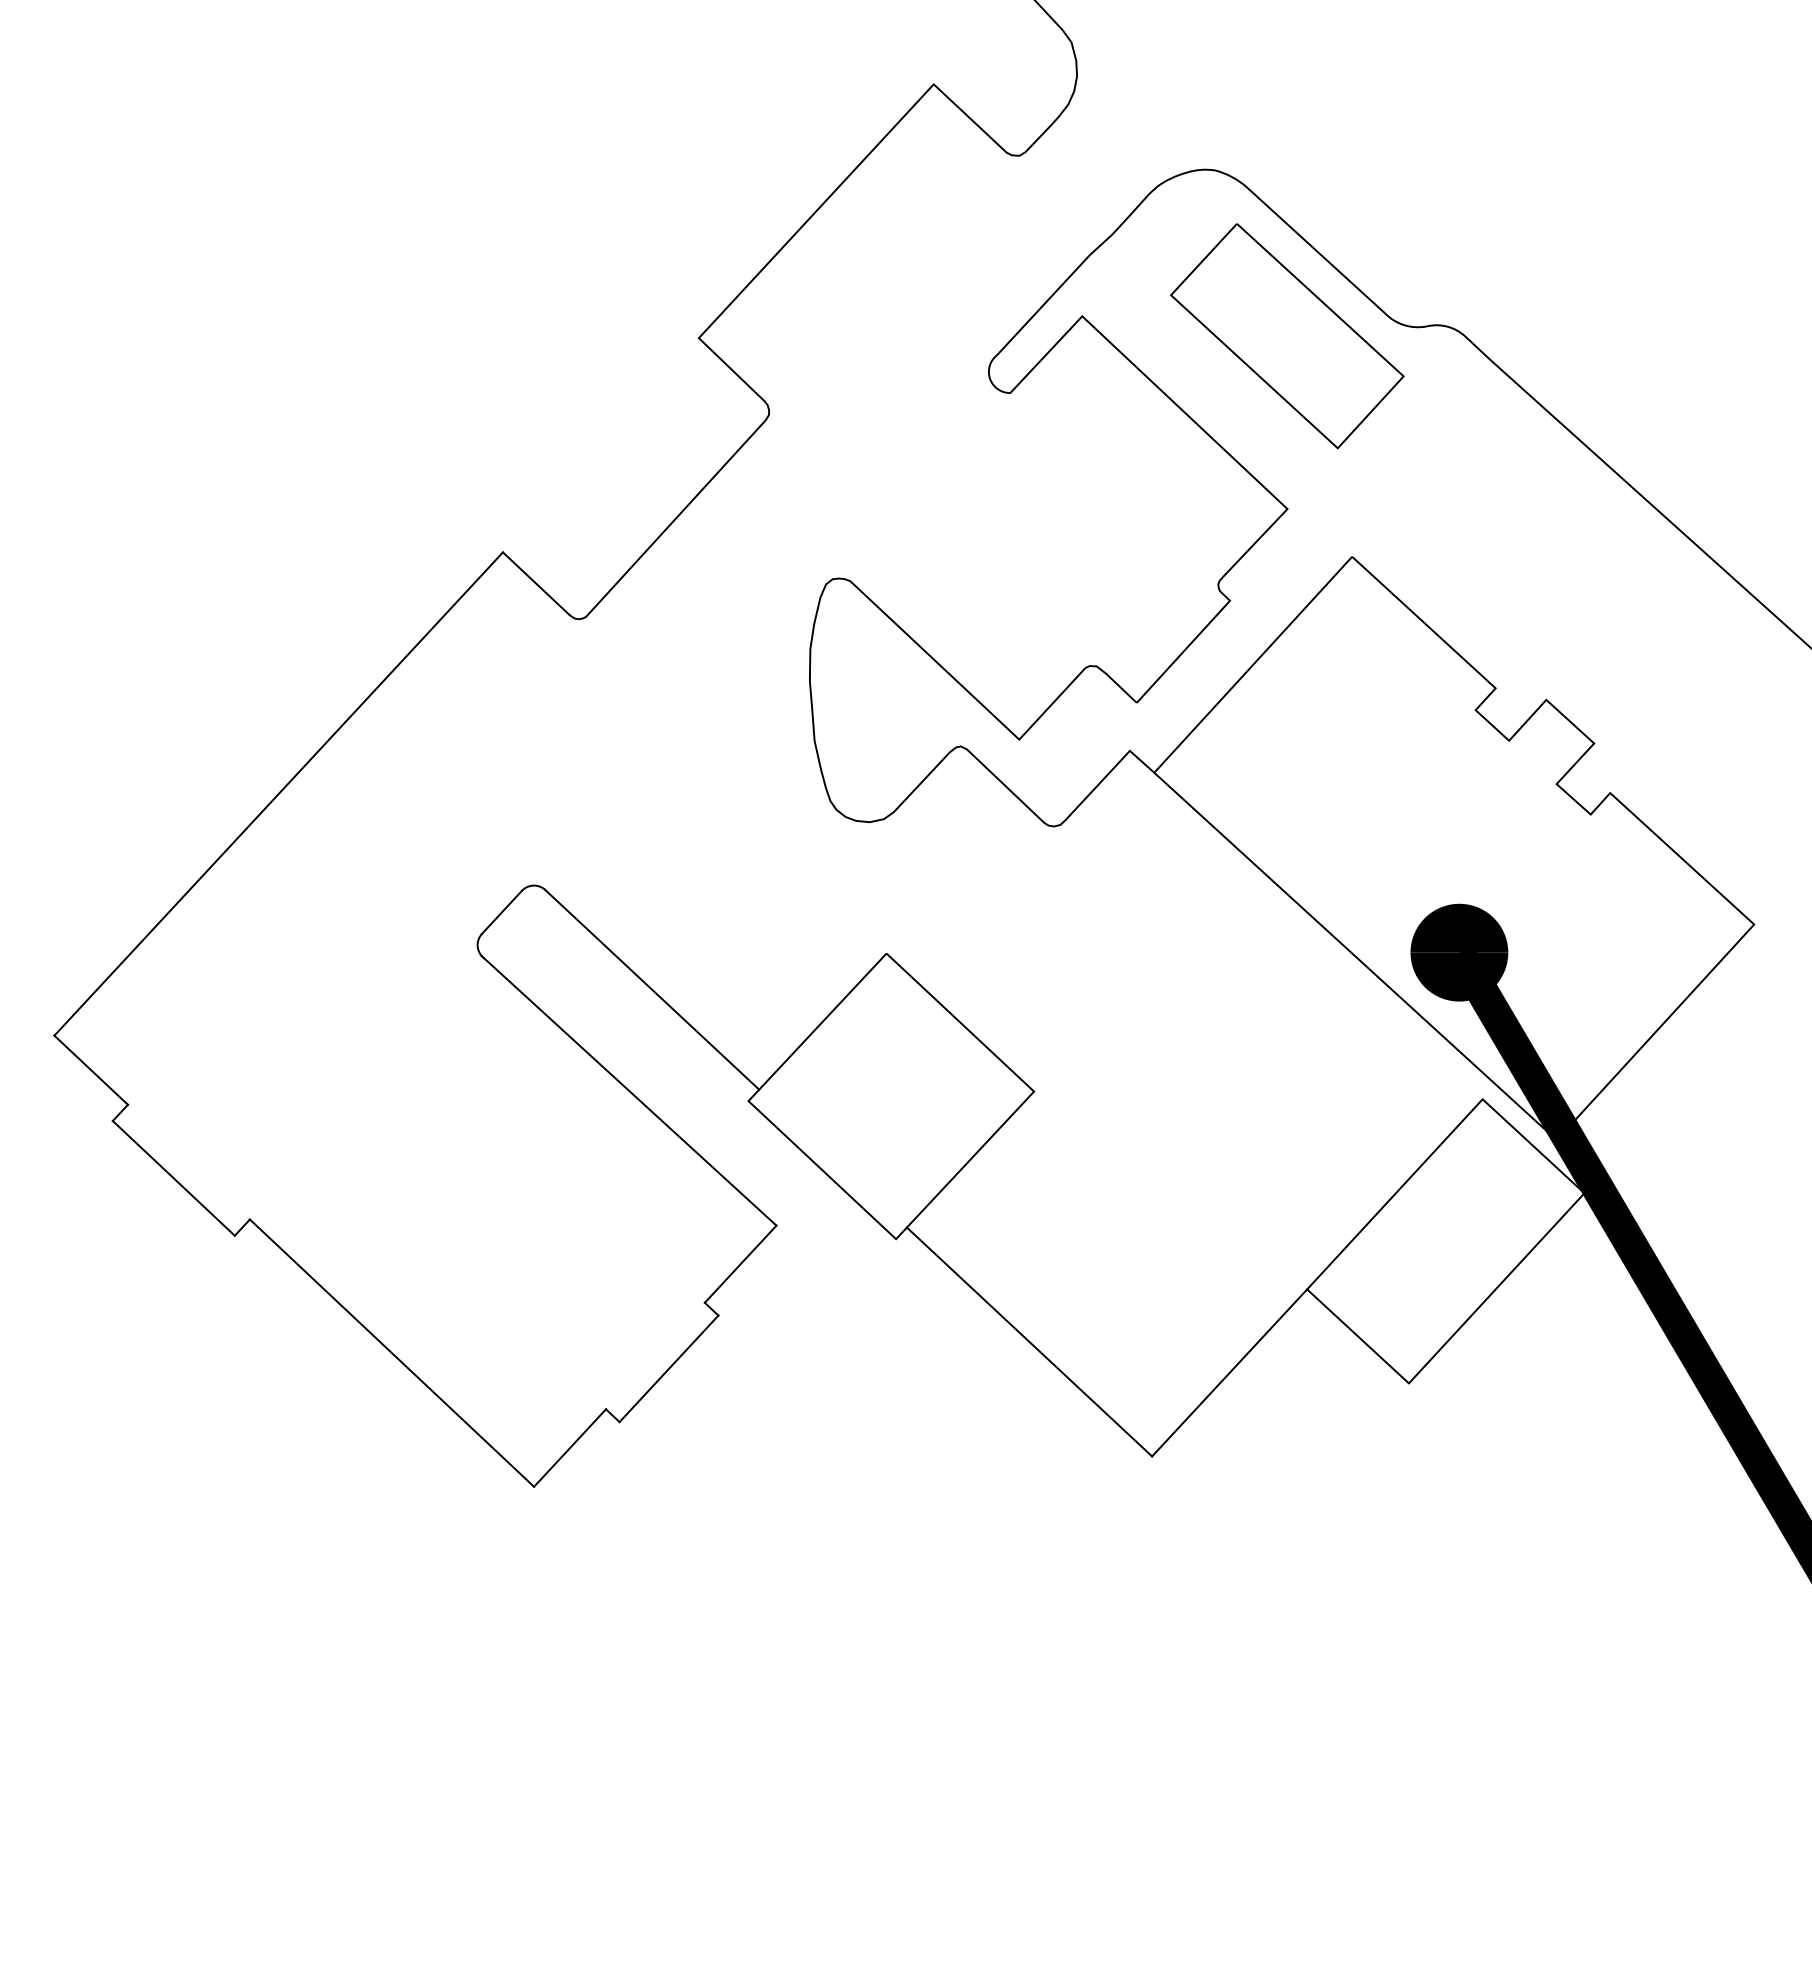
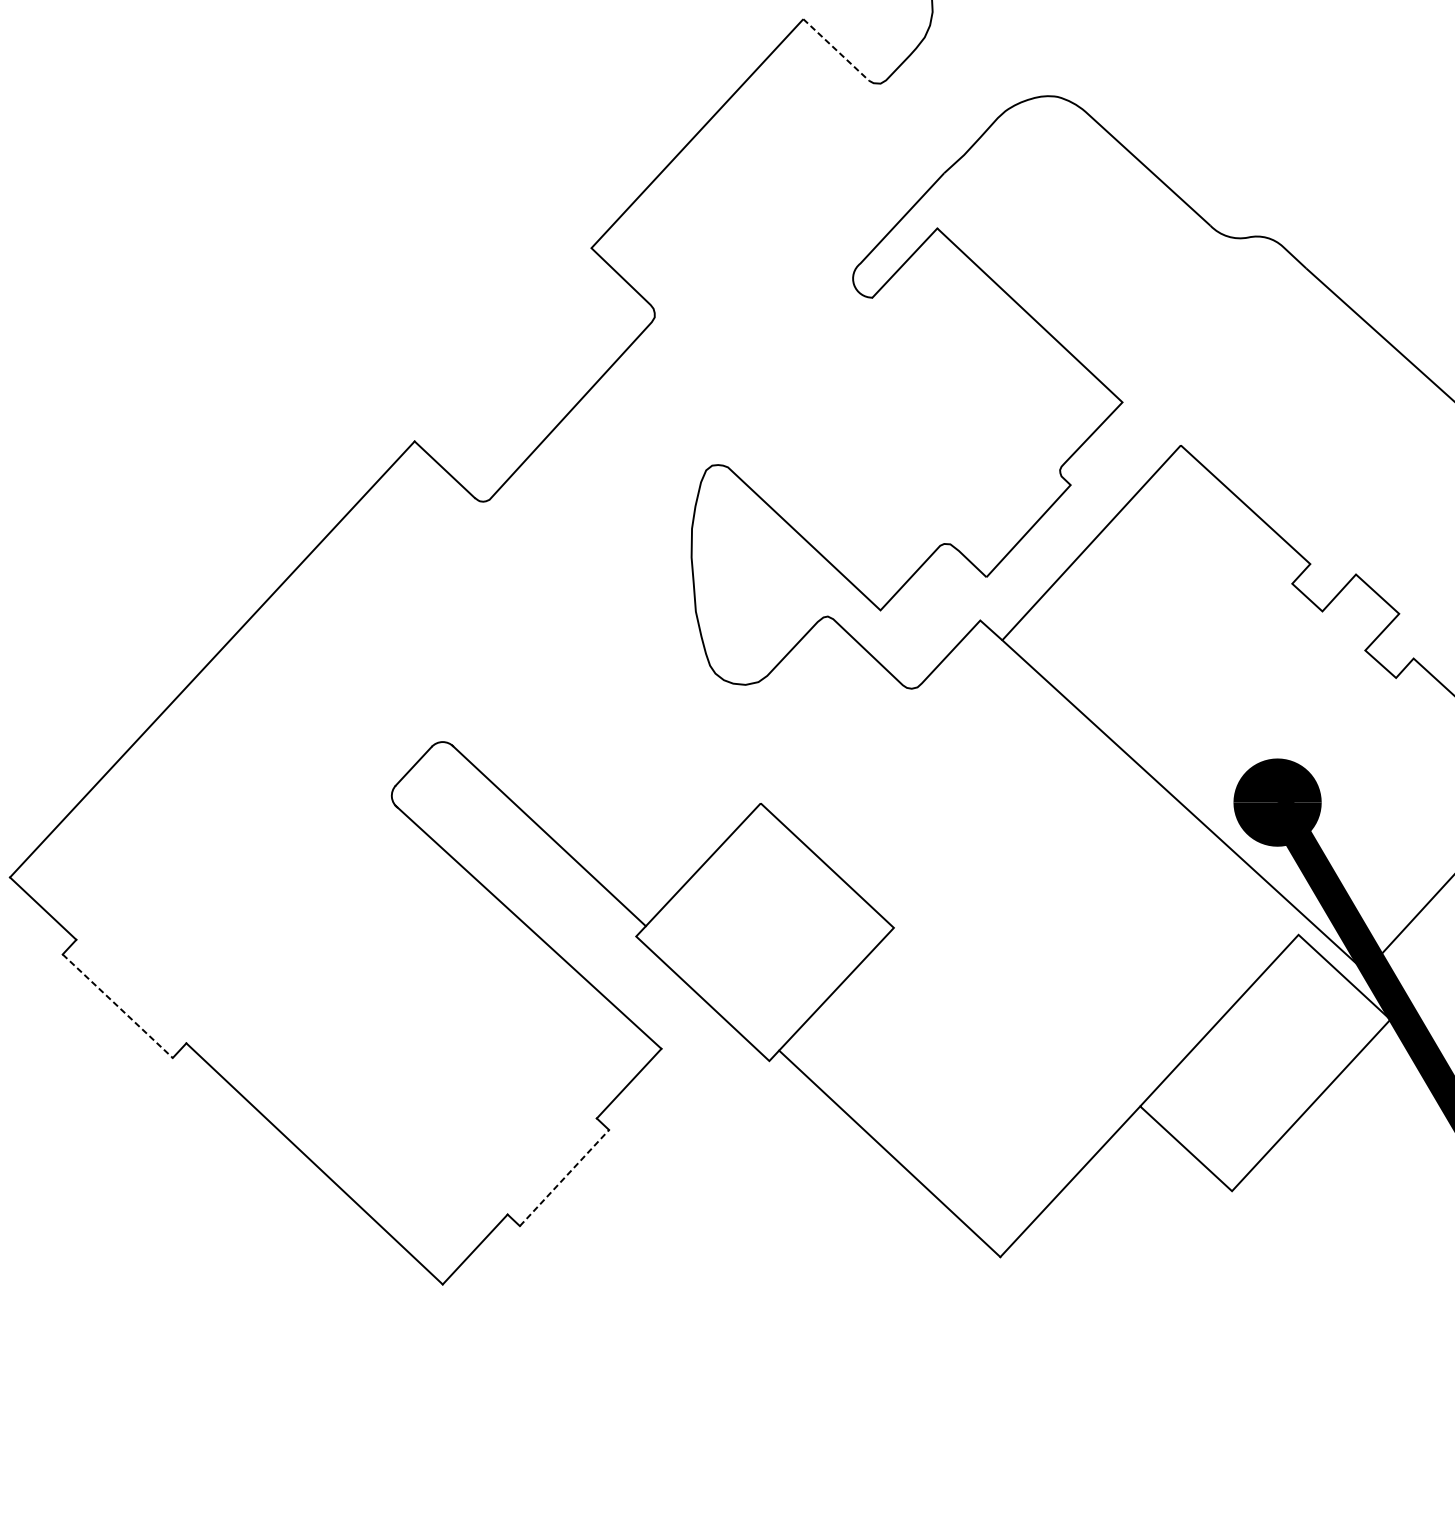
line: (970, 118) -> (836, 49), solid -> dashed
part: (1287, 336) -> (1122, 246), removed
line: (173, 1178) -> (117, 1006), solid -> dashed
line: (669, 1368) -> (564, 1177), solid -> dashed

